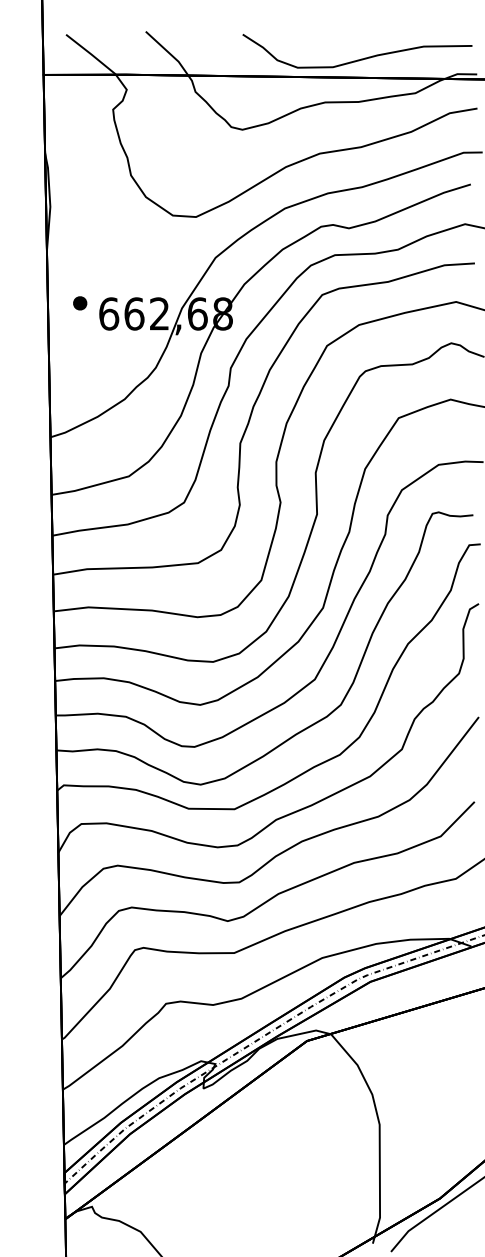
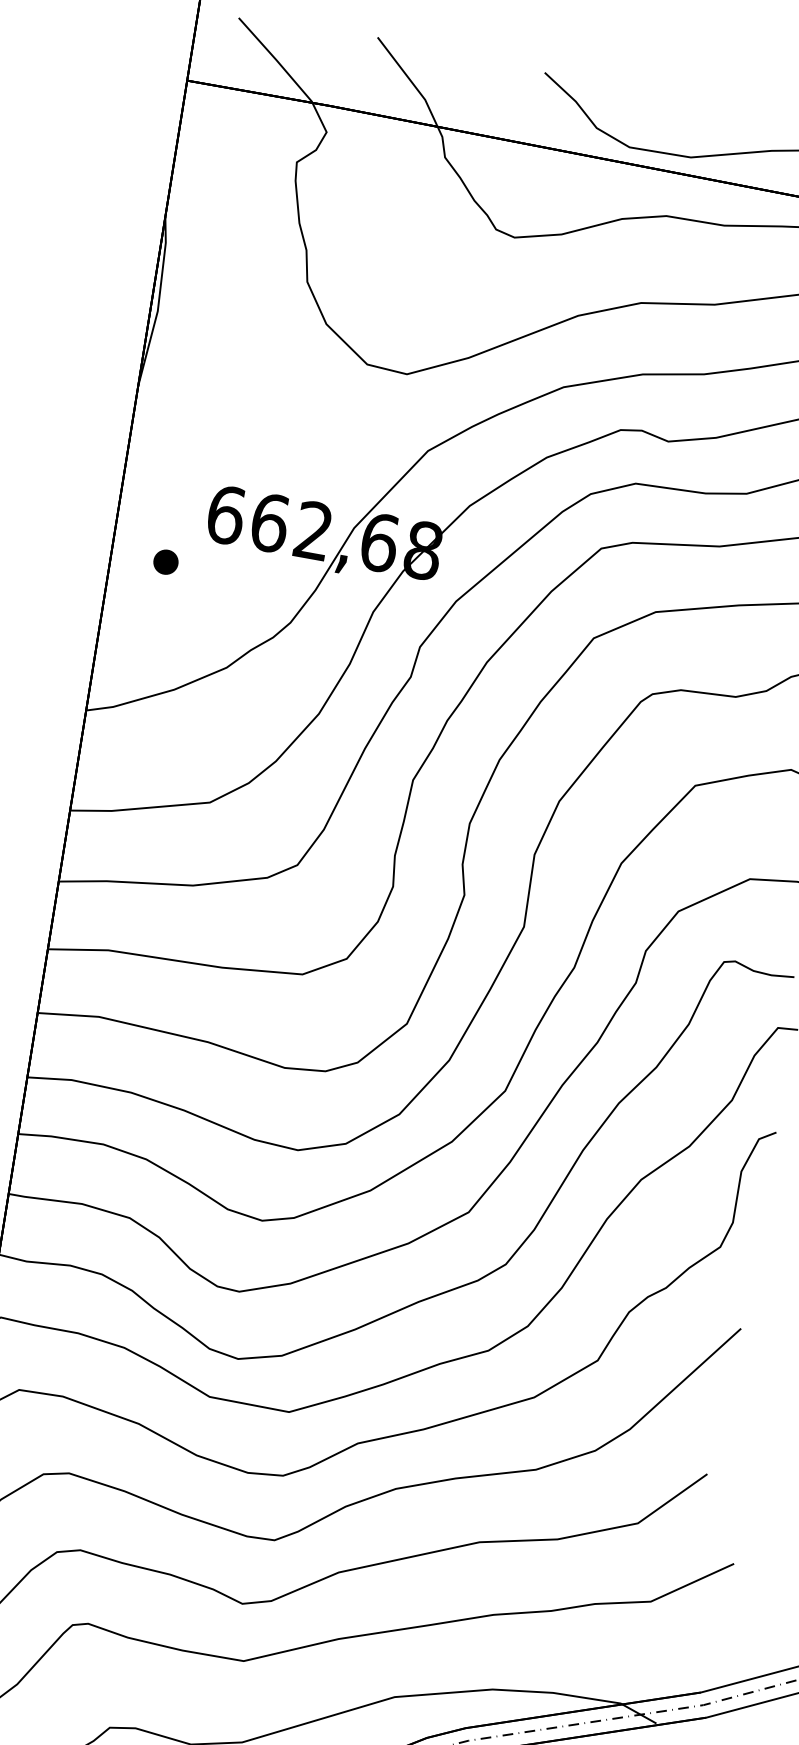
part: (80, 303) -> (166, 562), moved

